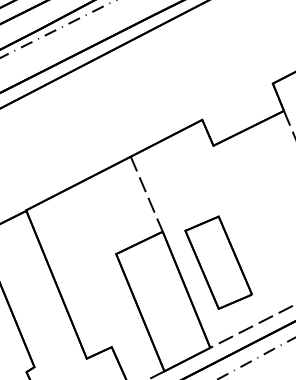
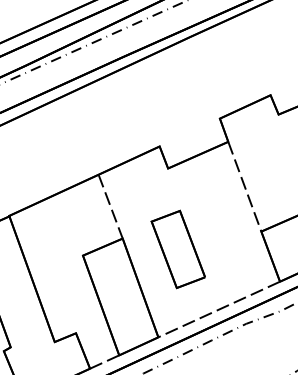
part: (217, 262) -> (177, 249), moved

